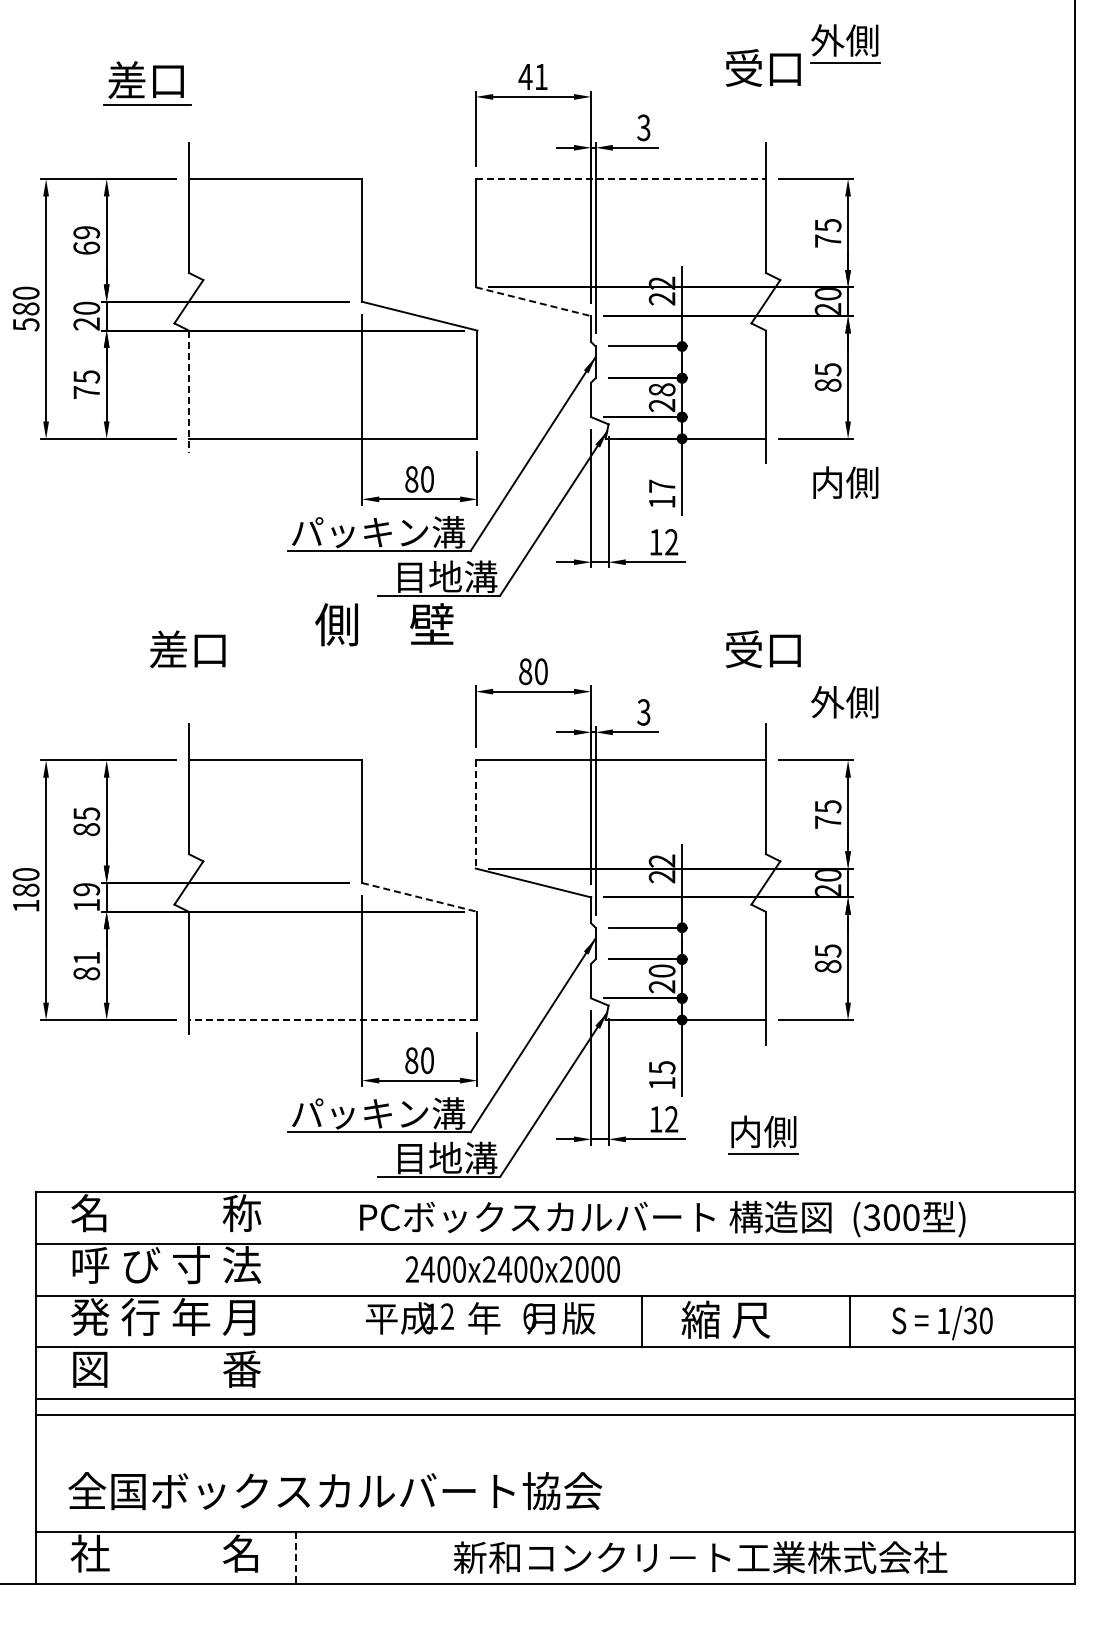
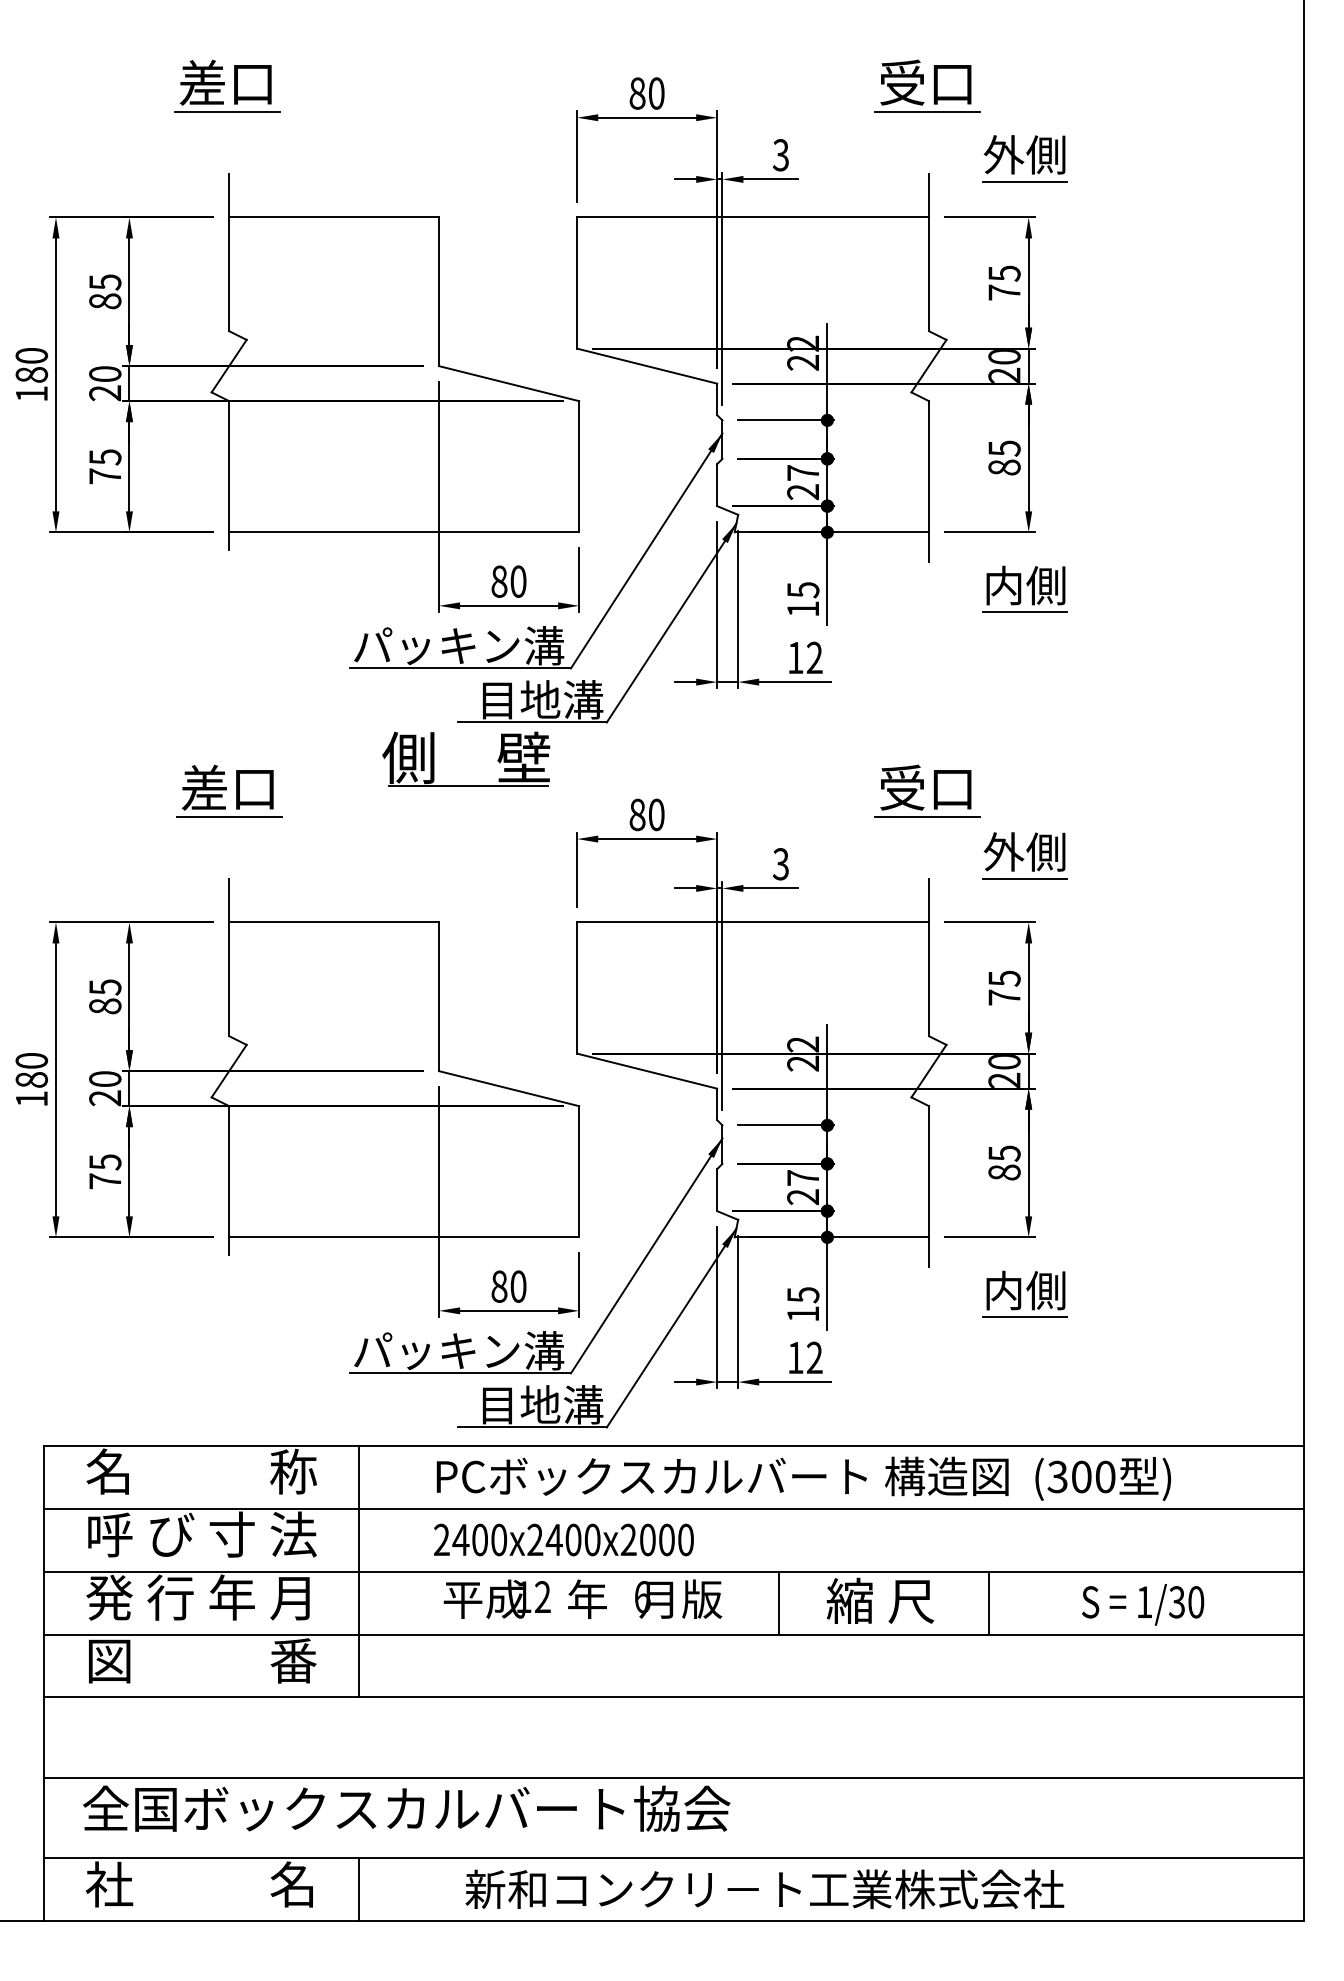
part: (845, 43) -> (1025, 158), moved
text: (532, 76) -> (645, 92), 41 -> 80
part: (147, 83) -> (227, 86), moved
line: (764, 92) -> (927, 112), added
line: (621, 179) -> (753, 217), dashed -> solid
text: (86, 240) -> (104, 291), 69 -> 85
line: (534, 301) -> (648, 365), dashed -> solid
text: (26, 324) -> (32, 393), 580 -> 180
text: (661, 389) -> (802, 472), 28 -> 27
line: (188, 392) -> (228, 476), dashed -> solid
text: (662, 486) -> (803, 590), 17 -> 15
line: (844, 504) -> (1024, 612), added
line: (385, 647) -> (467, 785), added
line: (189, 673) -> (229, 817), added
line: (764, 673) -> (927, 817), added
line: (844, 724) -> (1024, 878), added
line: (475, 814) -> (576, 988), dashed -> solid
text: (86, 897) -> (104, 1088), 19 -> 20
line: (420, 897) -> (510, 1088), dashed -> solid
text: (86, 965) -> (104, 1171), 81 -> 75
text: (661, 970) -> (802, 1177), 20 -> 27
line: (332, 1020) -> (403, 1237), dashed -> solid
part: (763, 1134) -> (1025, 1293), moved
text: (512, 1269) -> (563, 1539), moved
line: (295, 1295) -> (358, 1571), added
line: (850, 1321) -> (989, 1603), moved
line: (555, 1414) -> (673, 1777), moved
text: (700, 1557) -> (764, 1889), moved
line: (295, 1558) -> (358, 1890), dashed -> solid

